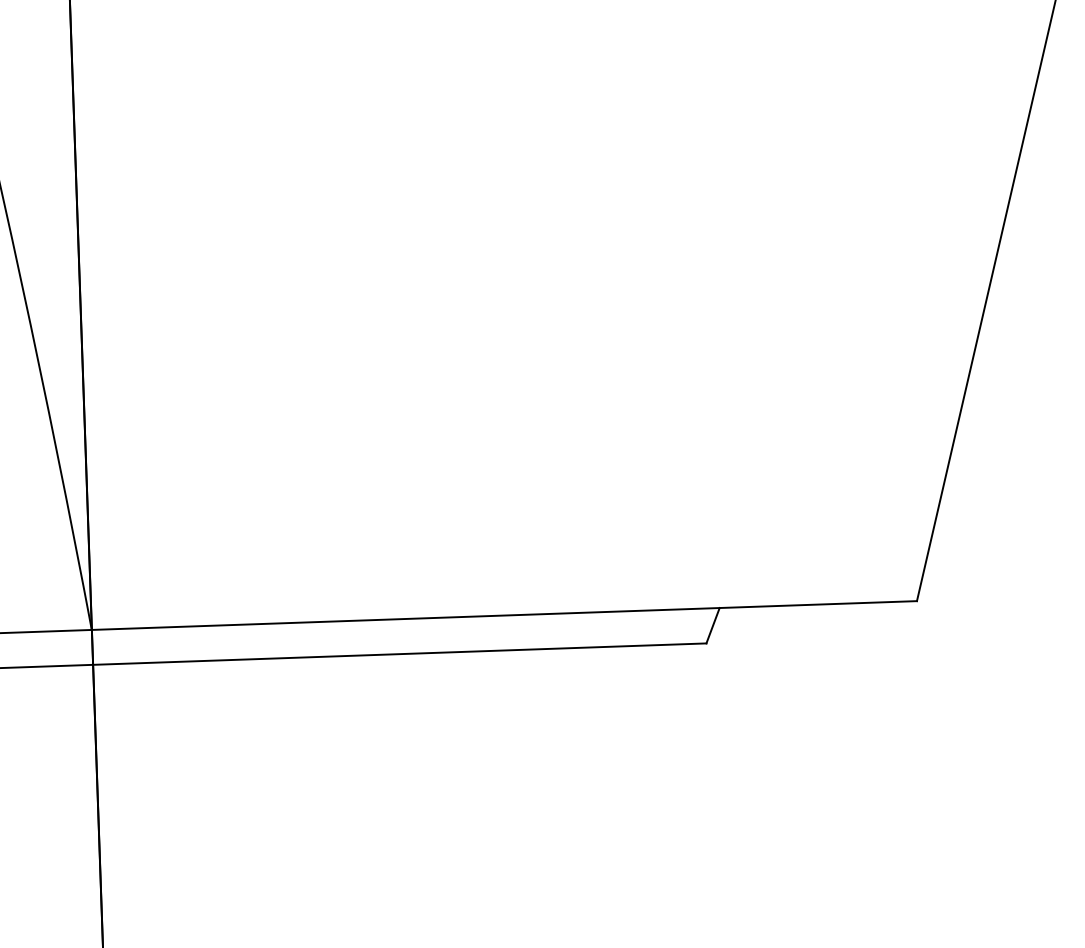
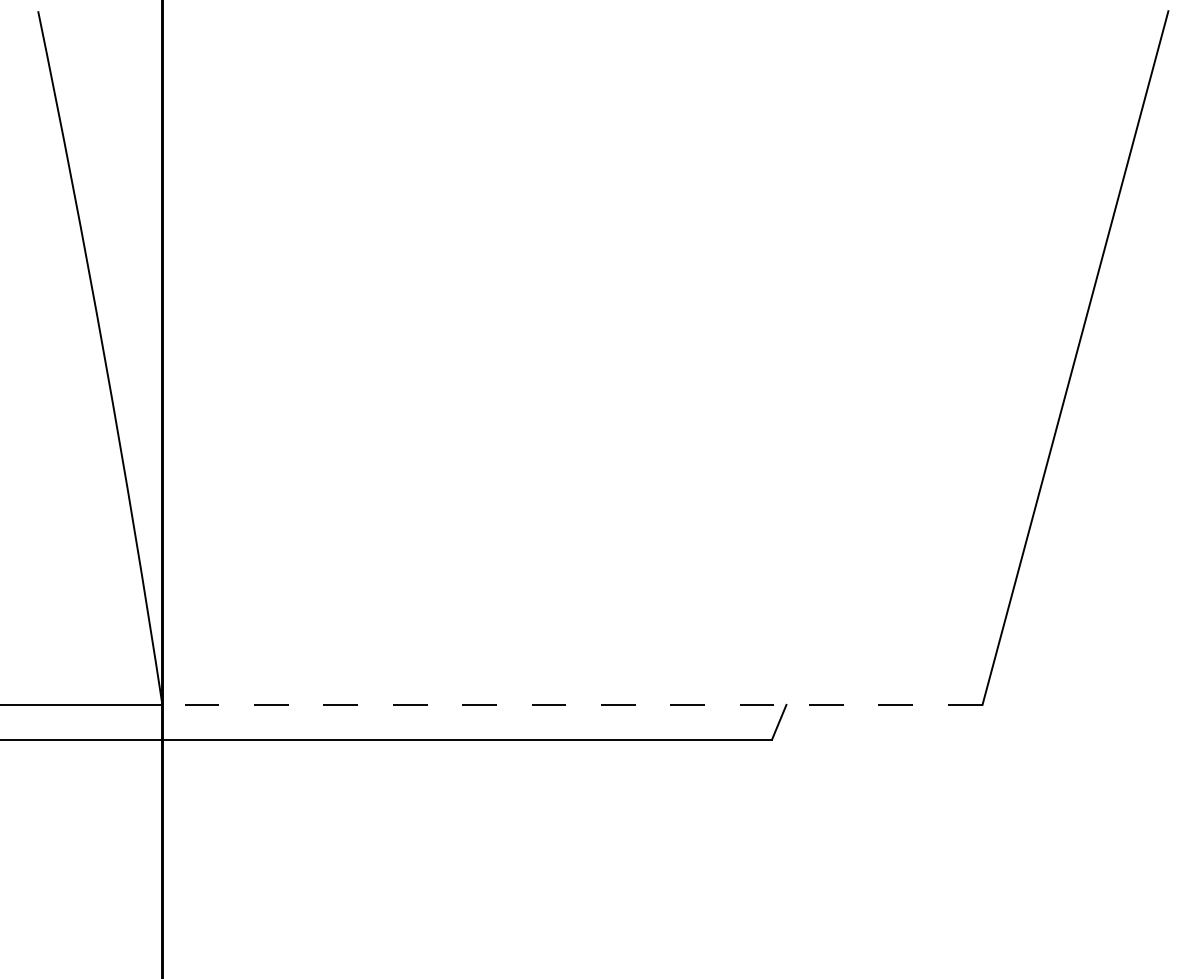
line: (503, 615) -> (571, 704), solid -> dashed

